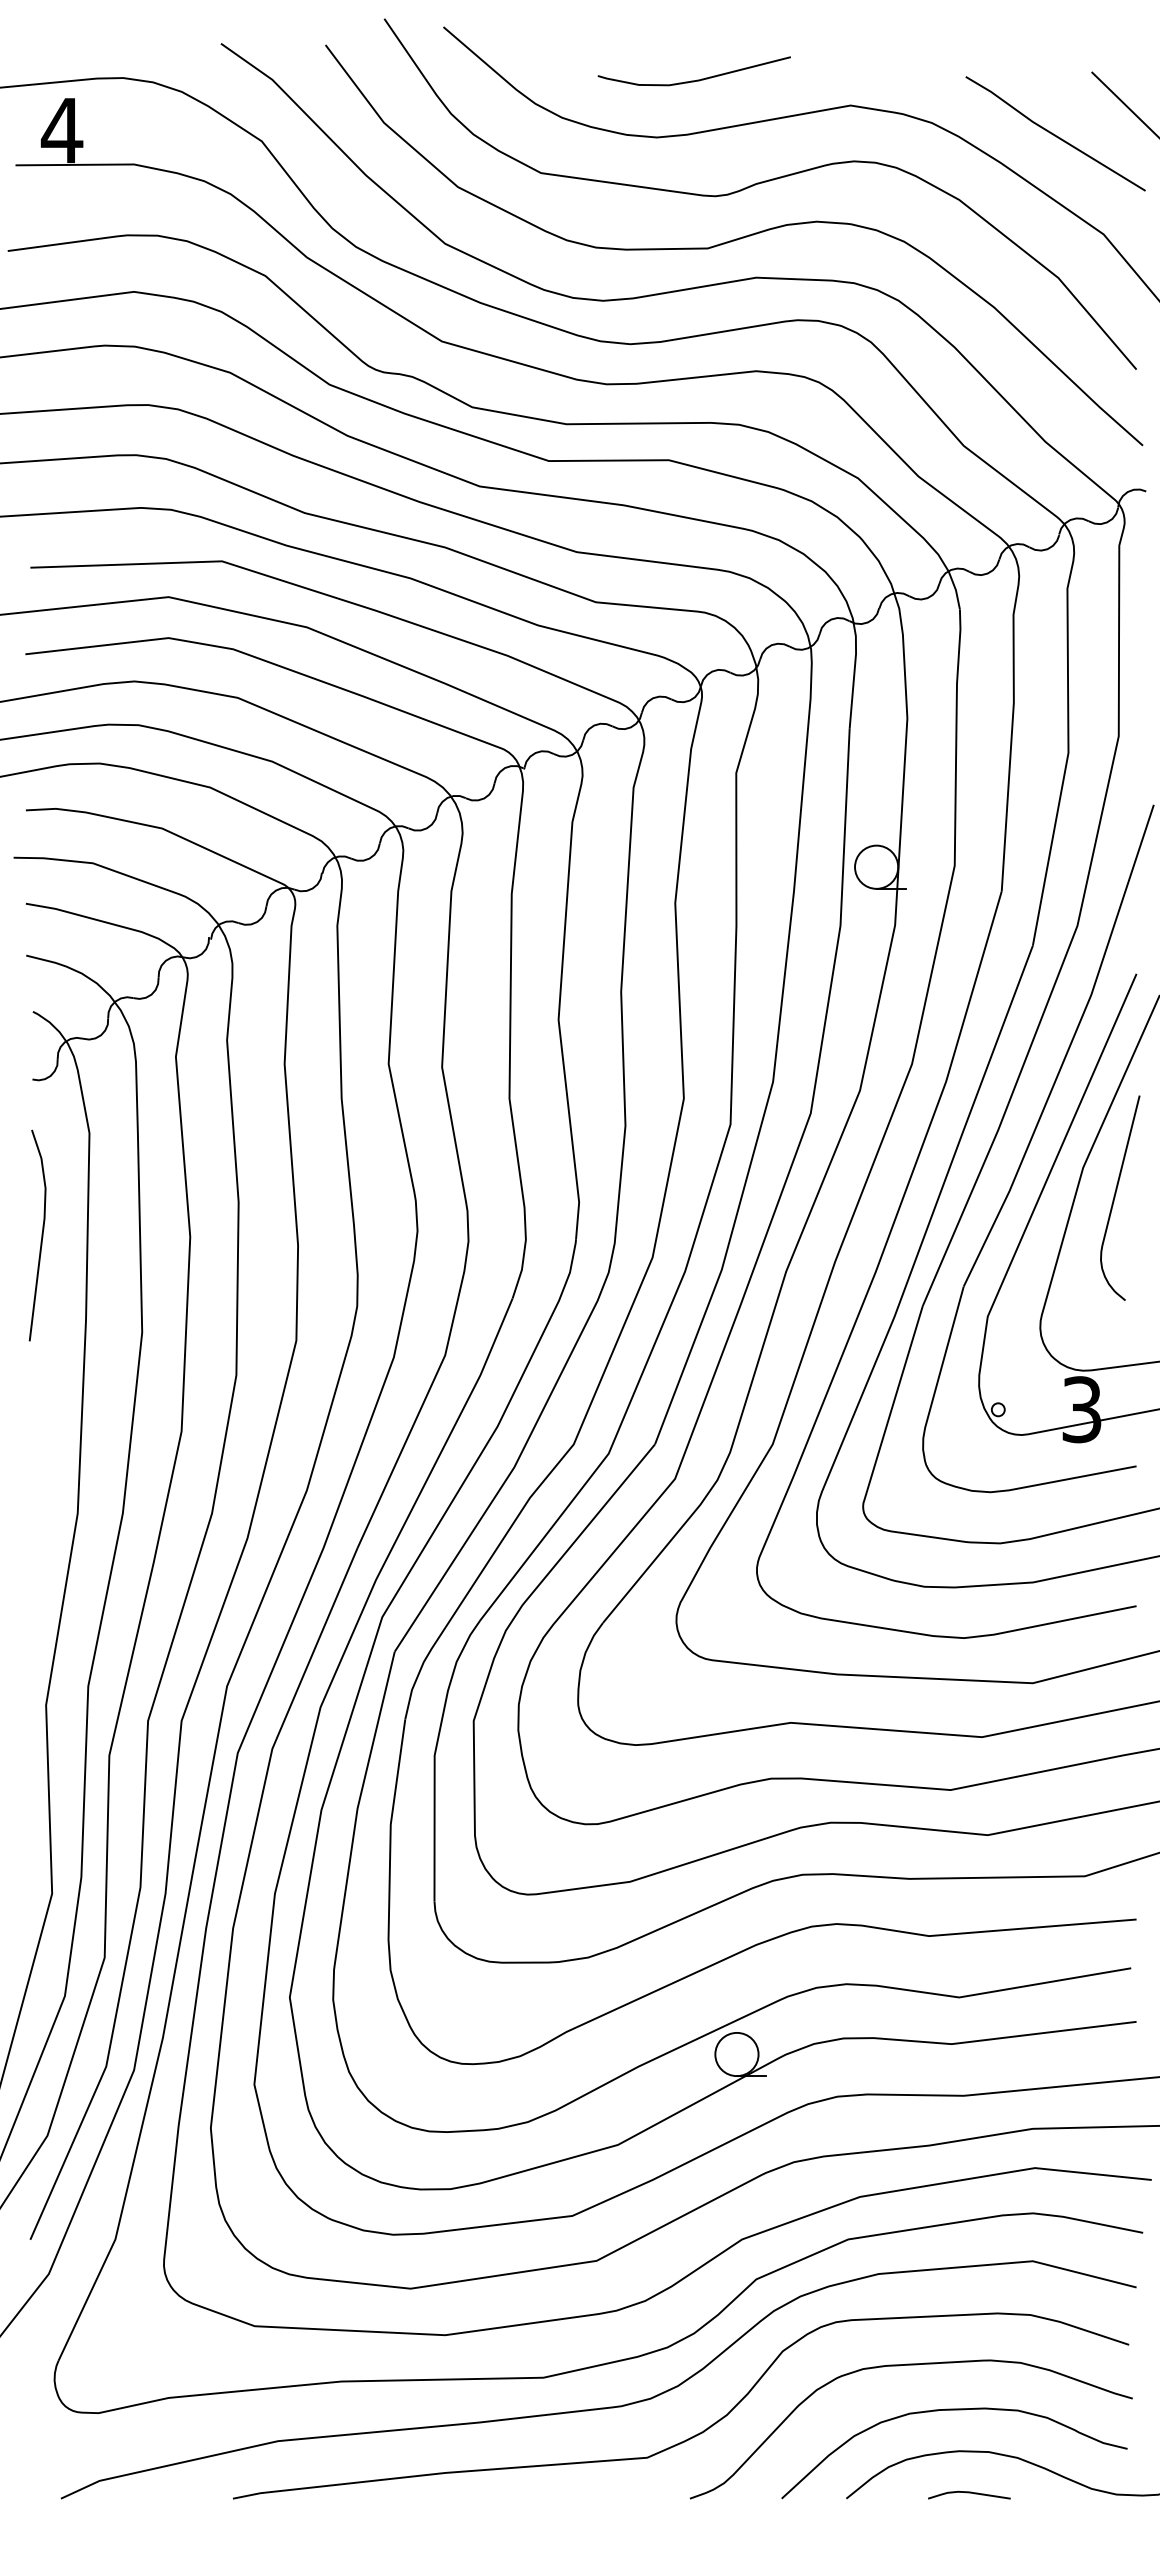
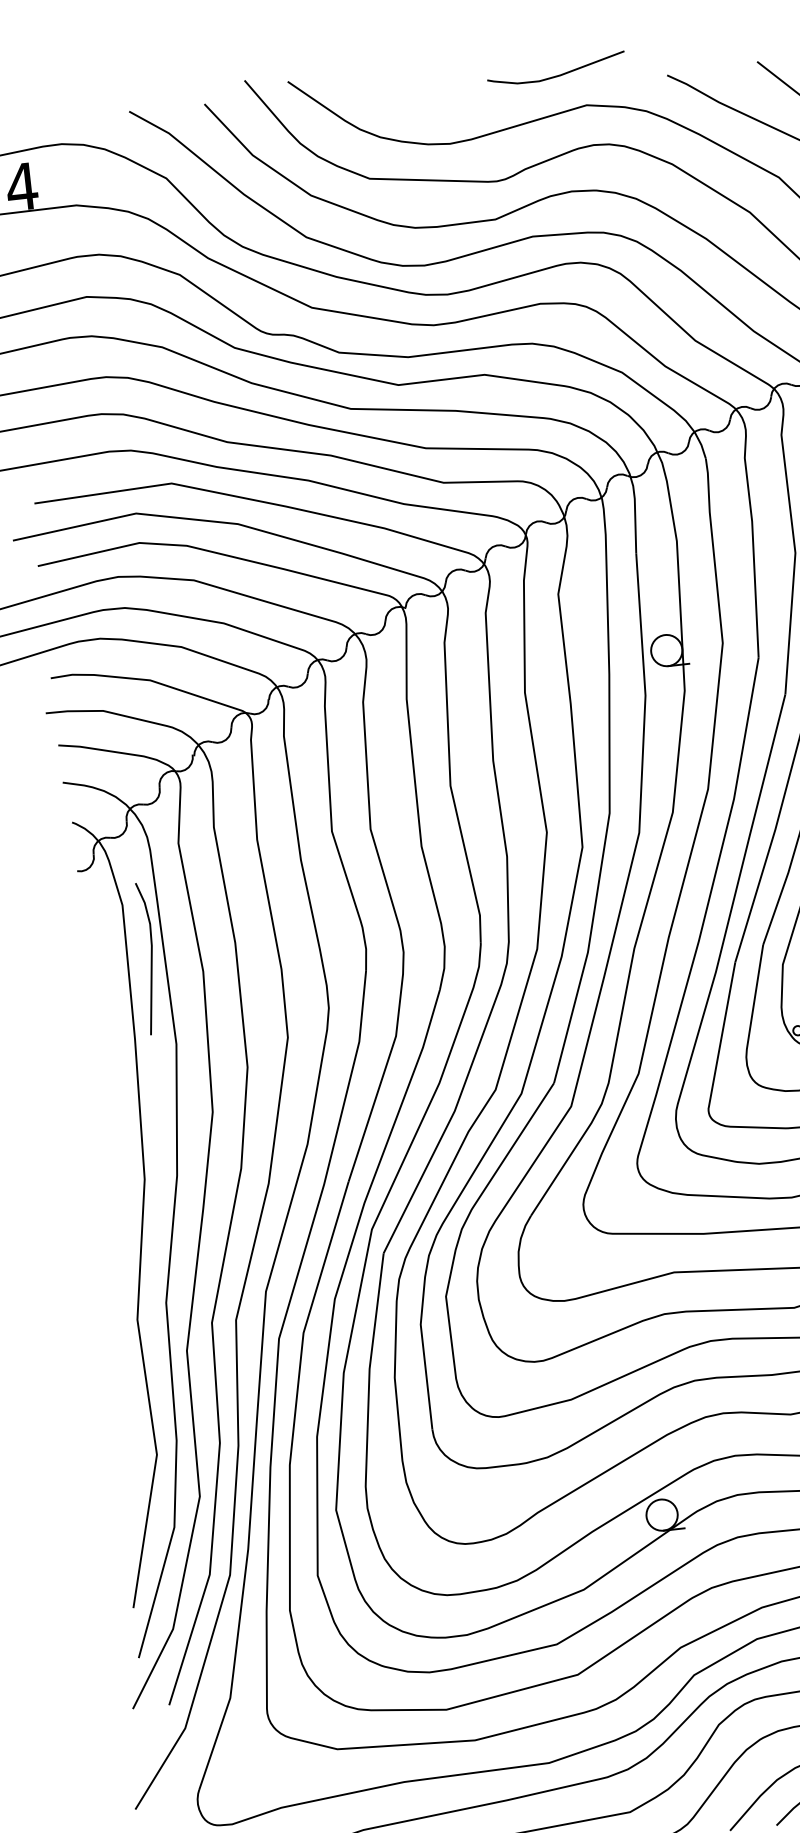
curve: (697, 79) -> (559, 74), moved
line: (41, 1235) -> (151, 958), moved

